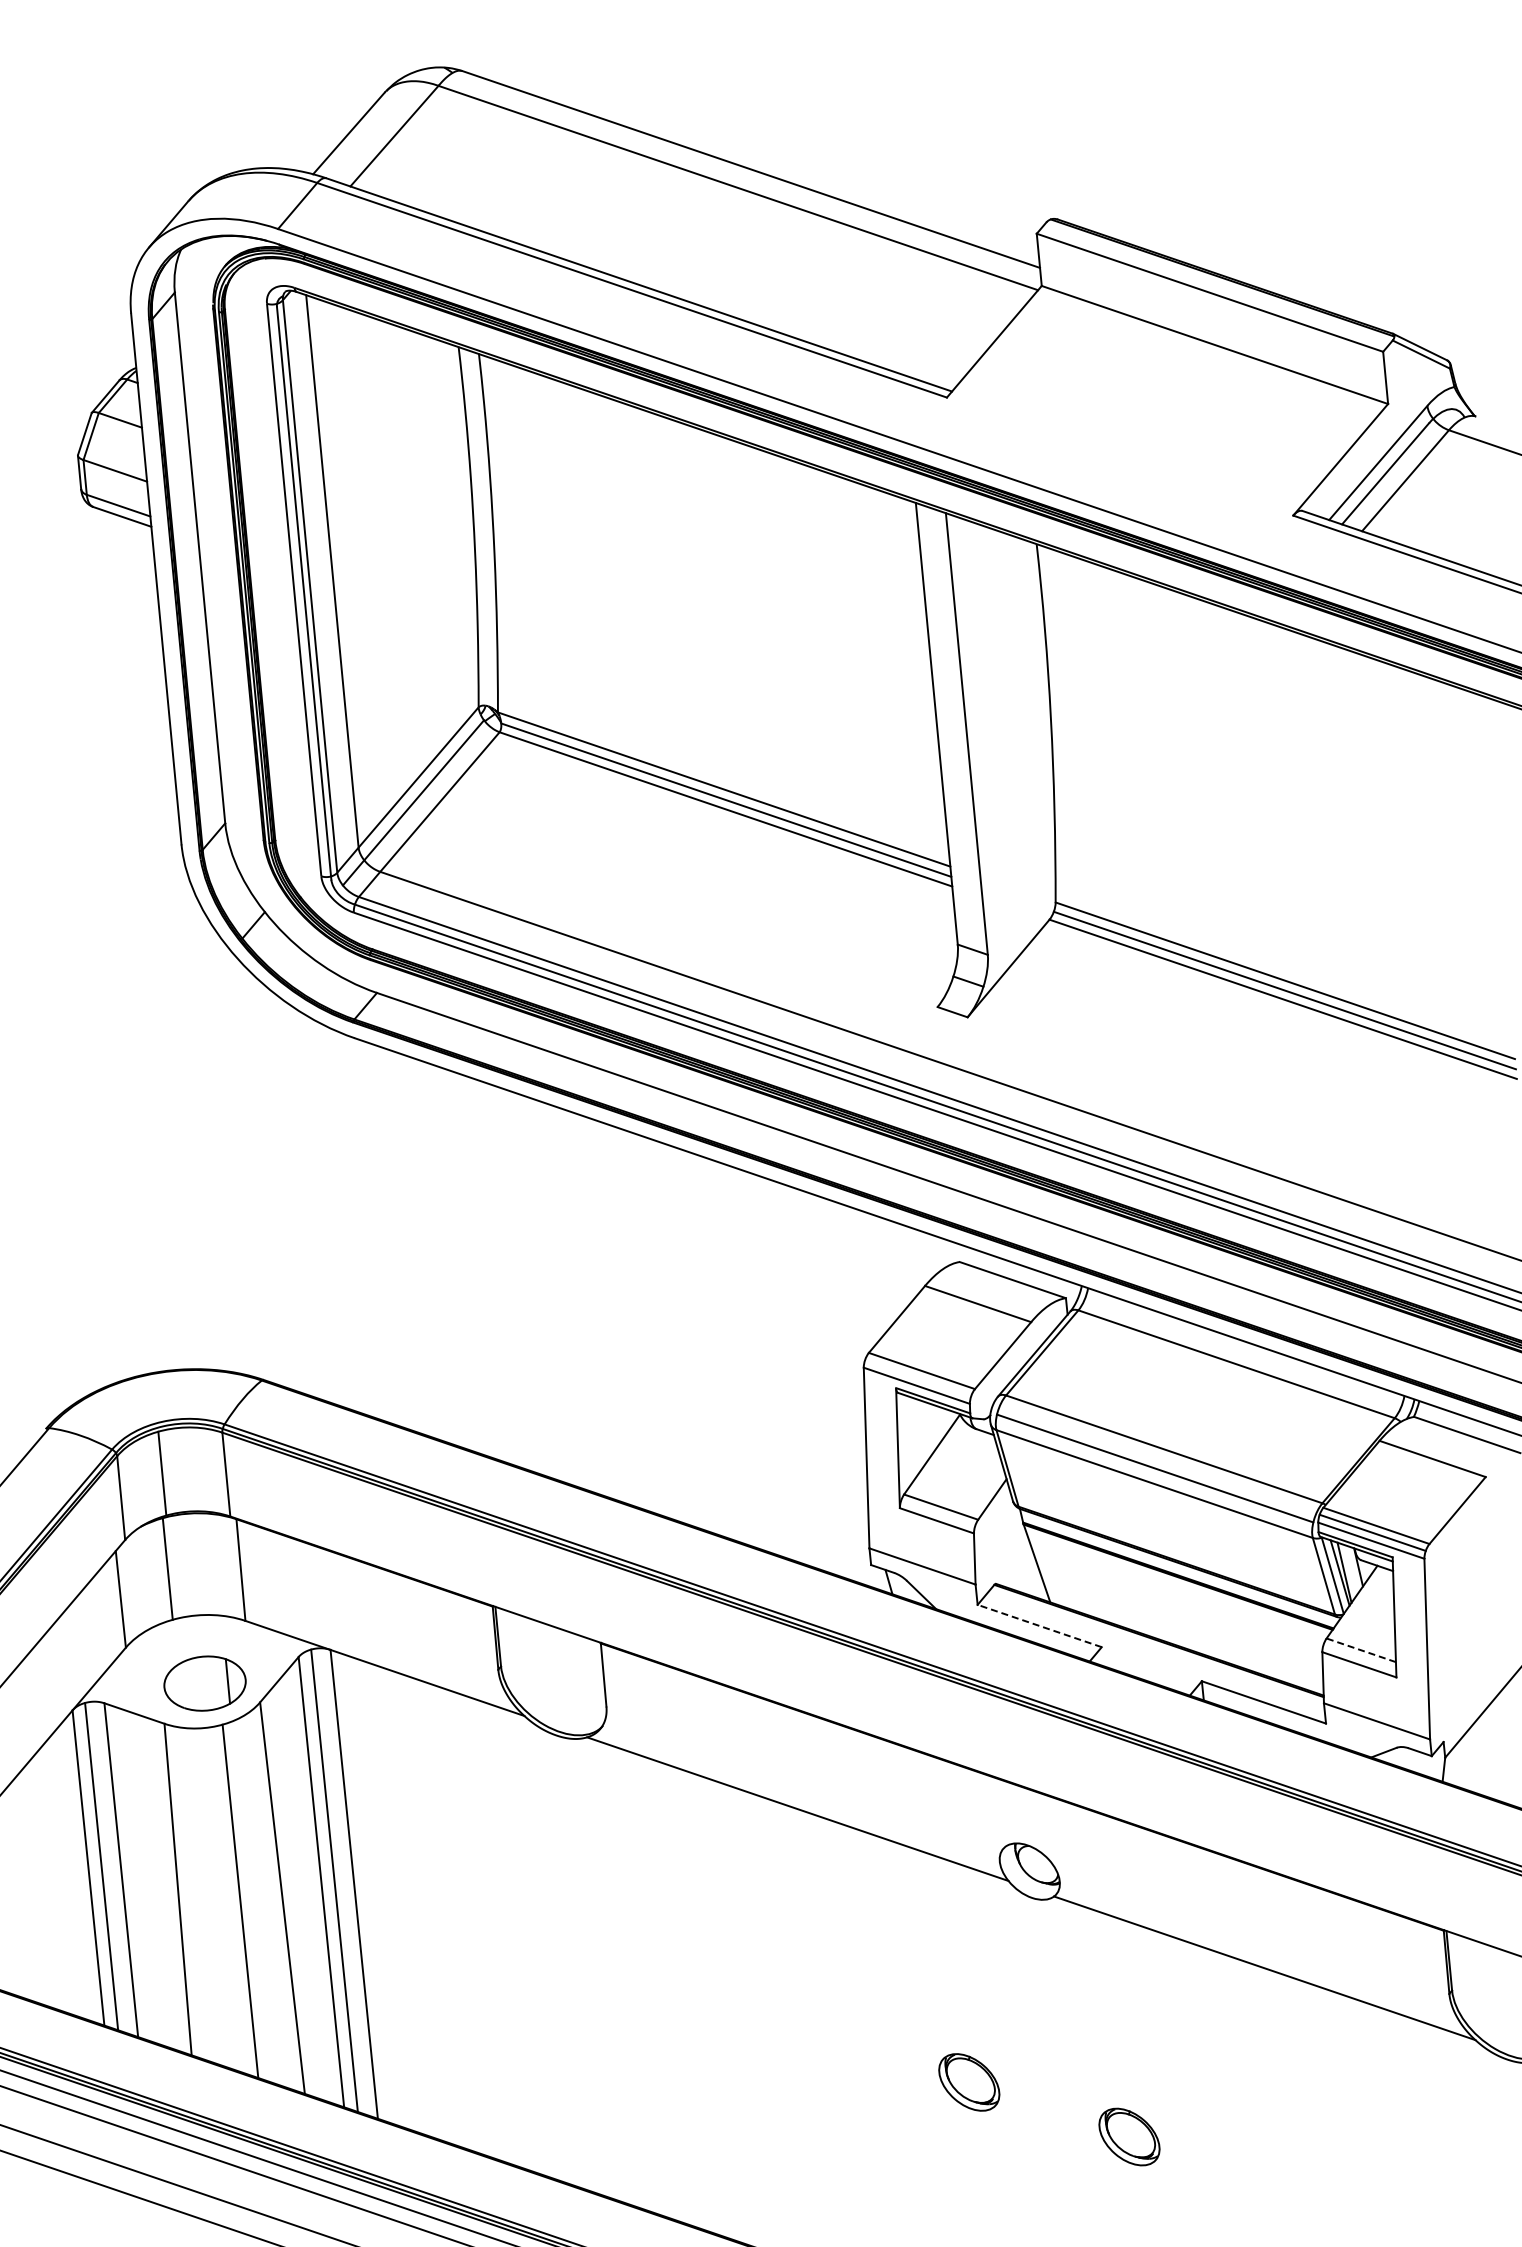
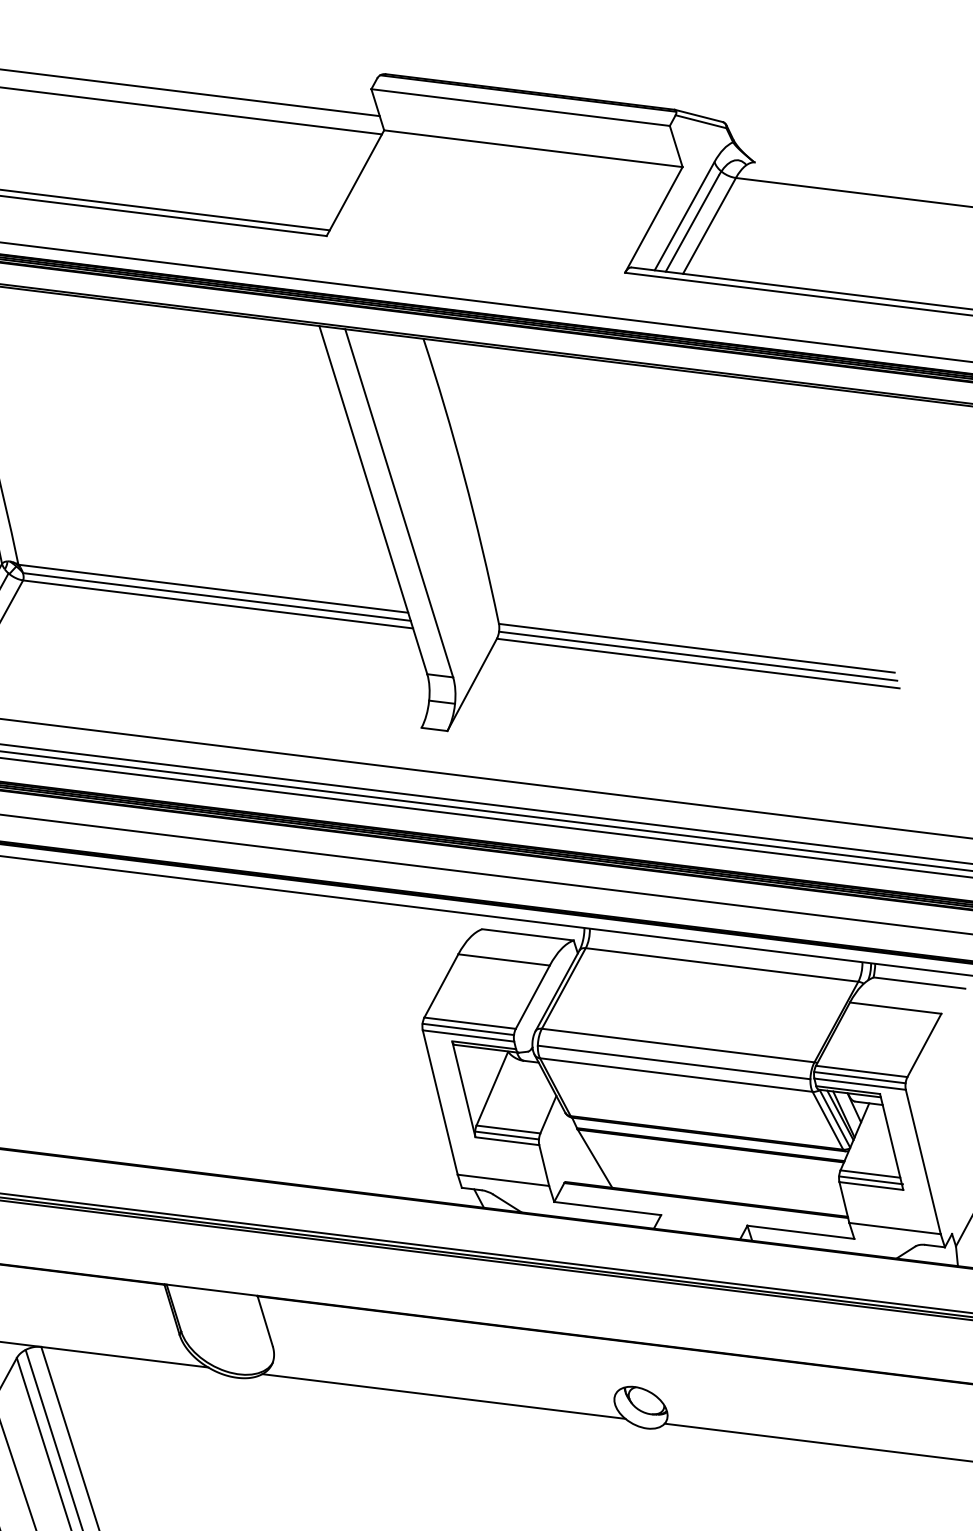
line: (918, 1377) -> (468, 1029), added
line: (937, 1513) -> (506, 1135), added
line: (1039, 1626) -> (607, 1208), dashed -> solid
line: (1361, 1650) -> (870, 1174), dashed -> solid
line: (1360, 1657) -> (871, 1179), added

